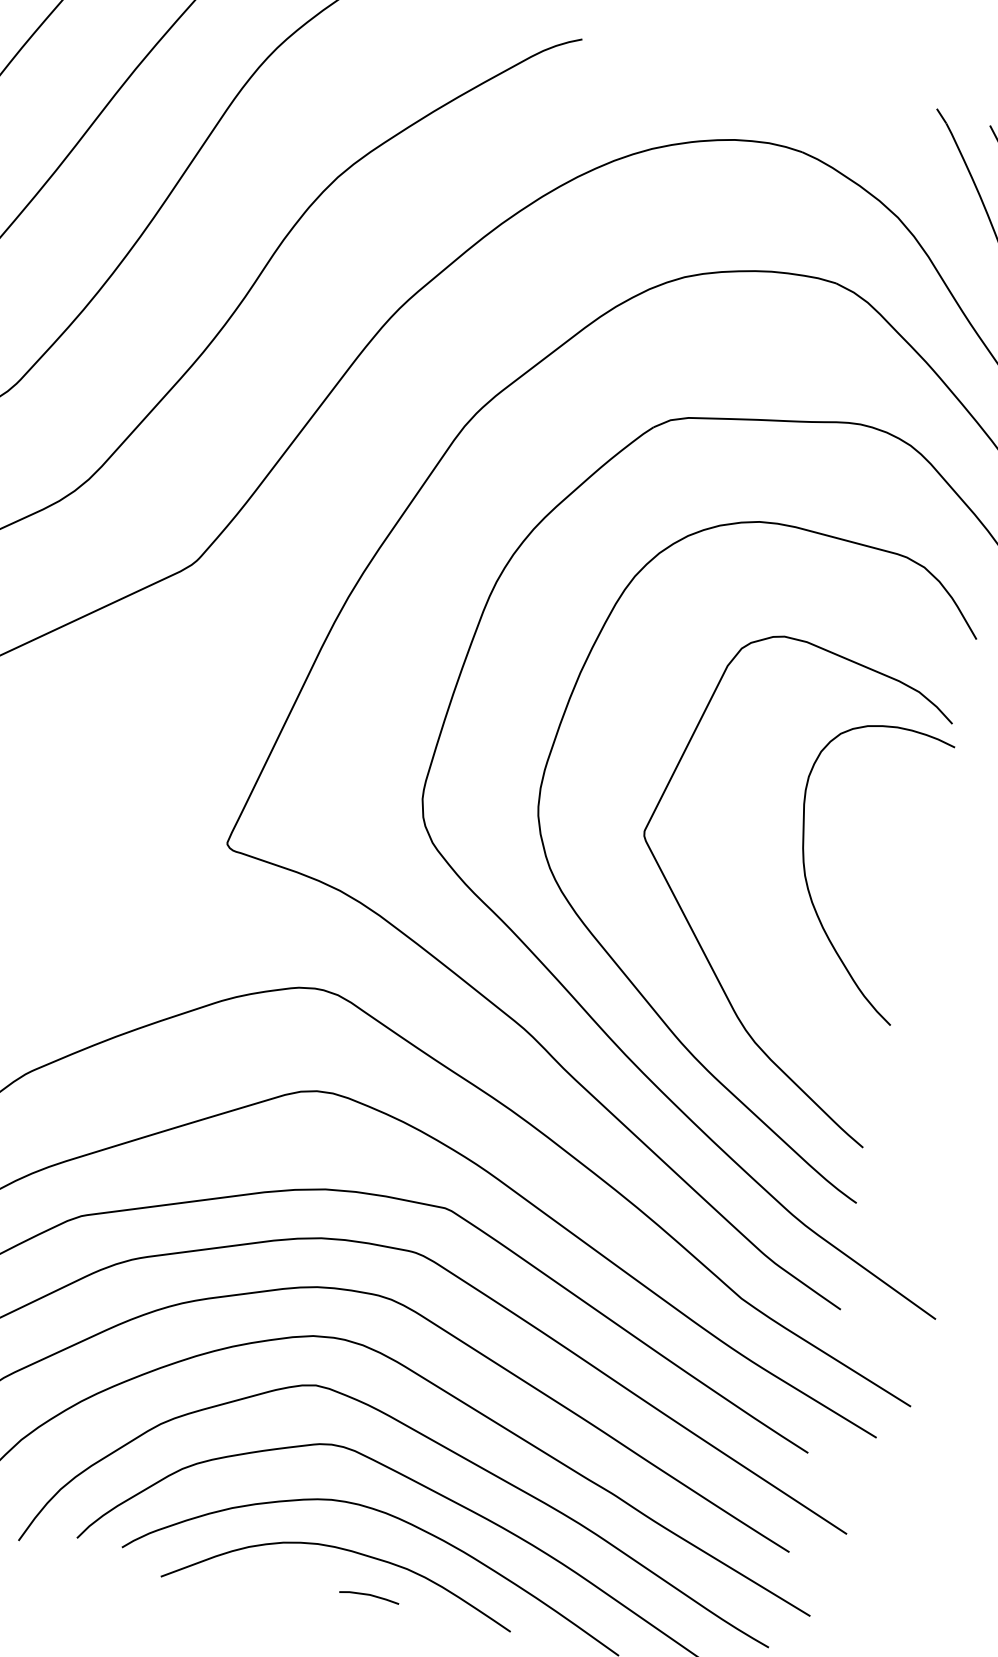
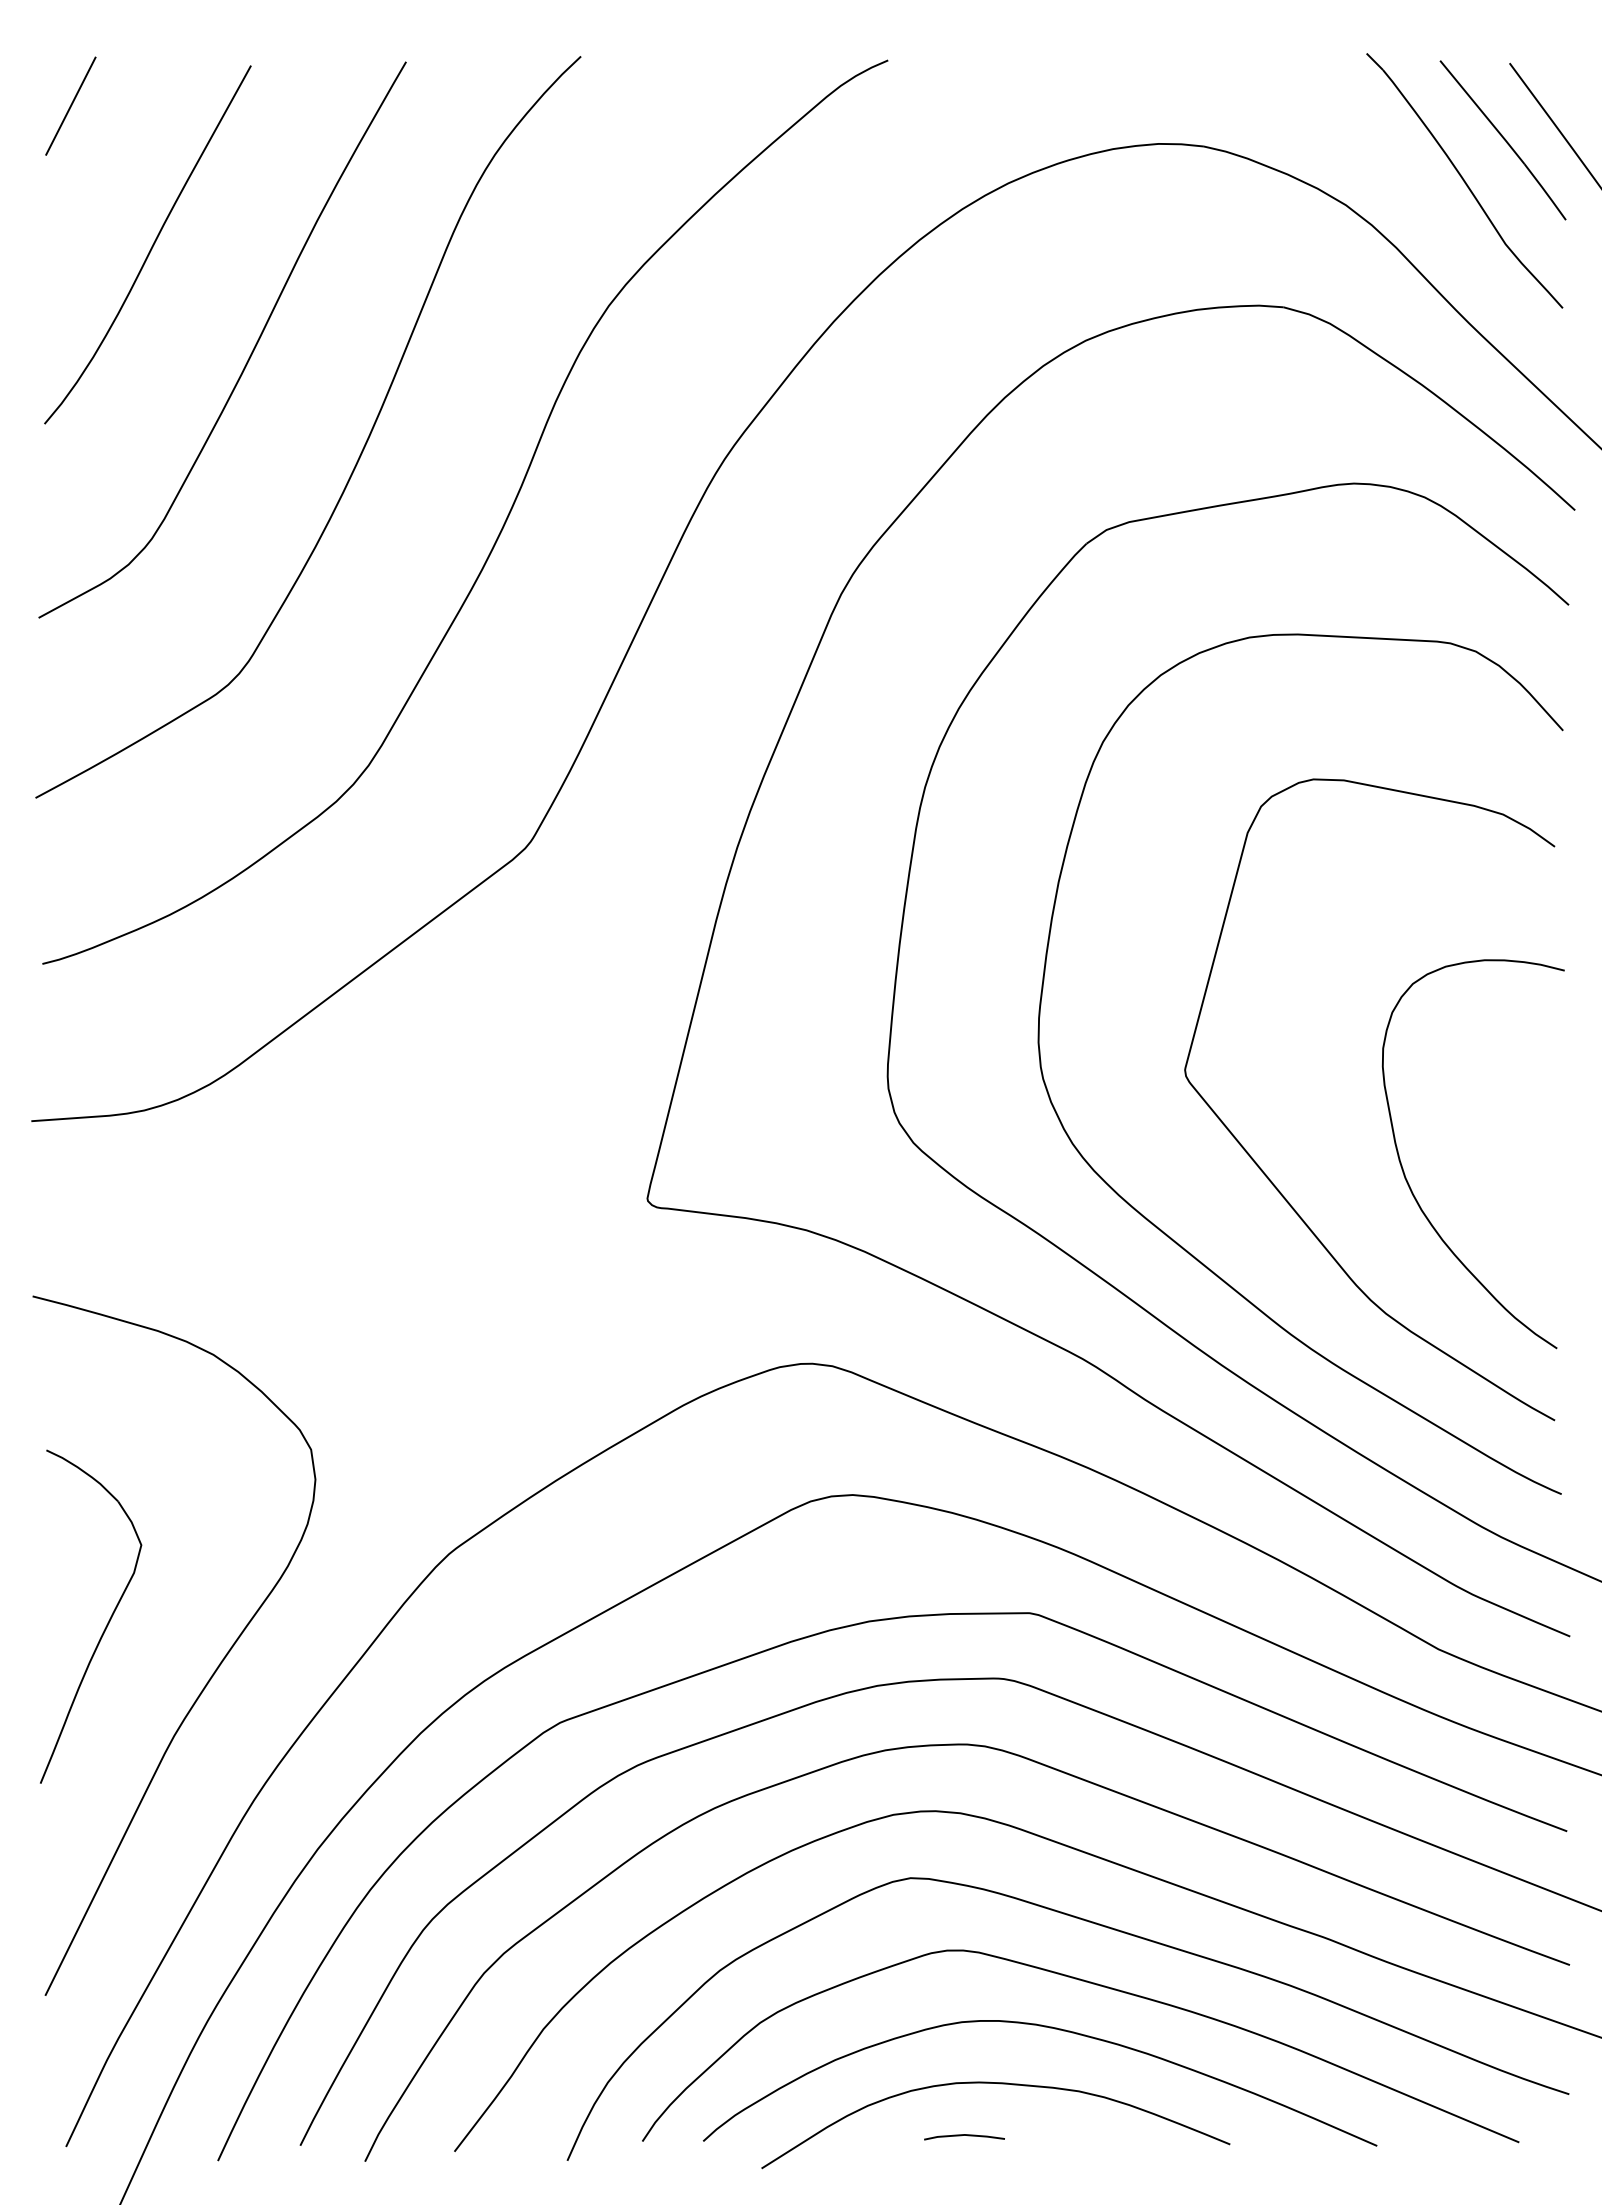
curve: (806, 877) -> (1407, 1179), moved
line: (369, 1595) -> (964, 2135), moved

